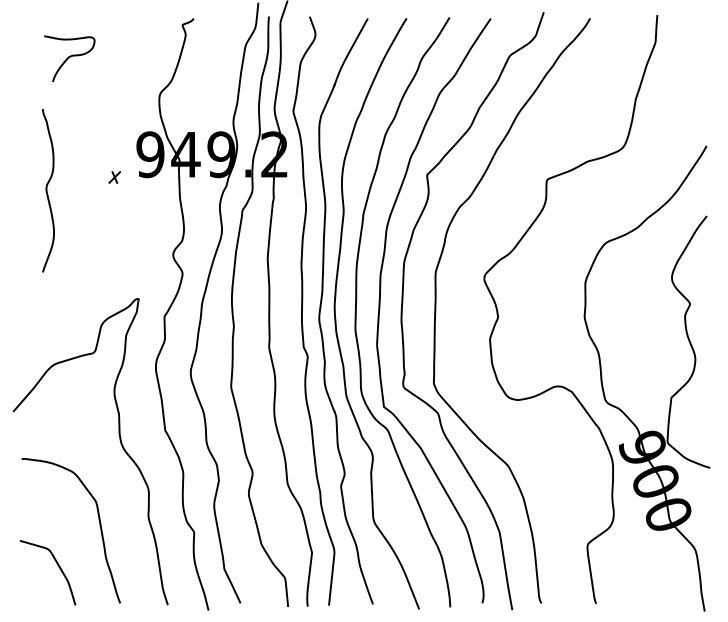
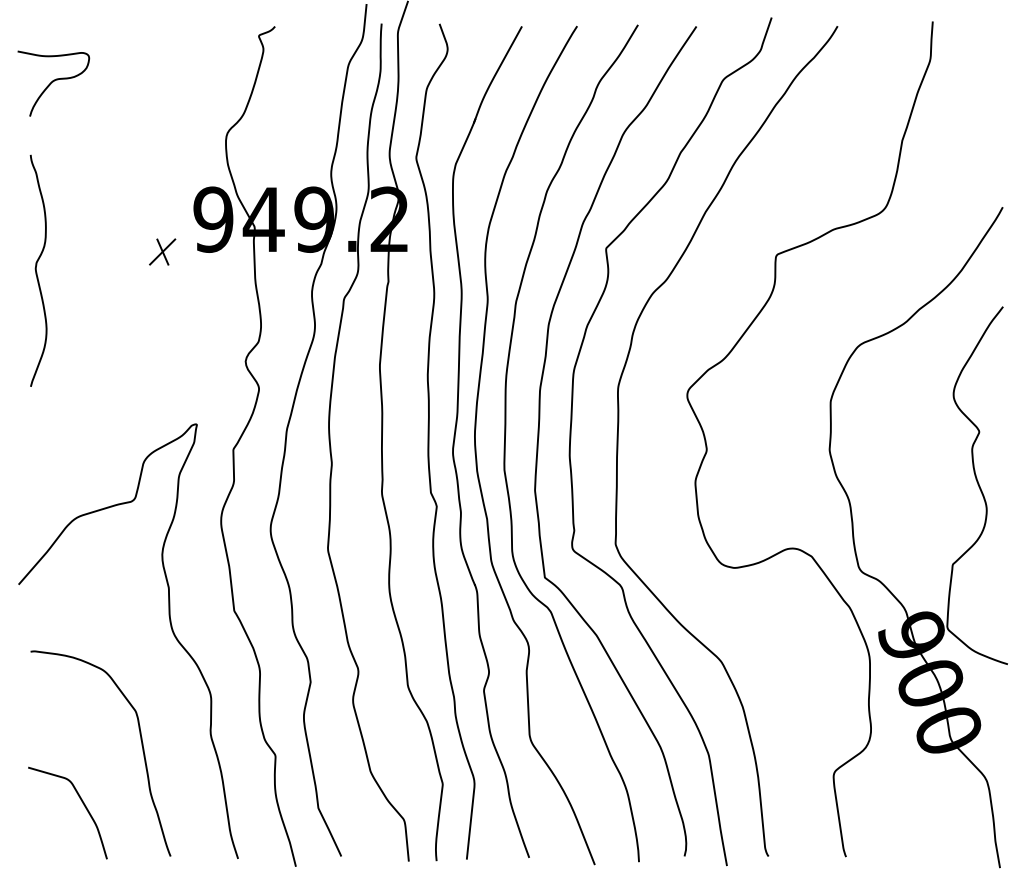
curve: (69, 58) -> (53, 82), moved
part: (114, 177) -> (162, 251), size x1.67
curve: (46, 190) -> (36, 270), moved

